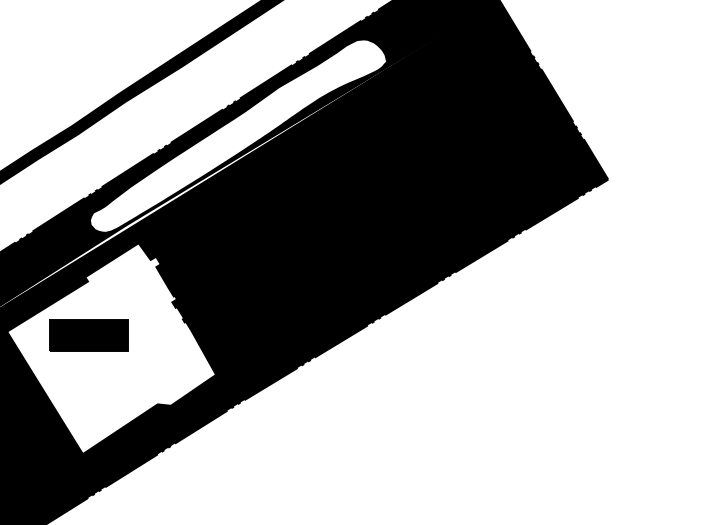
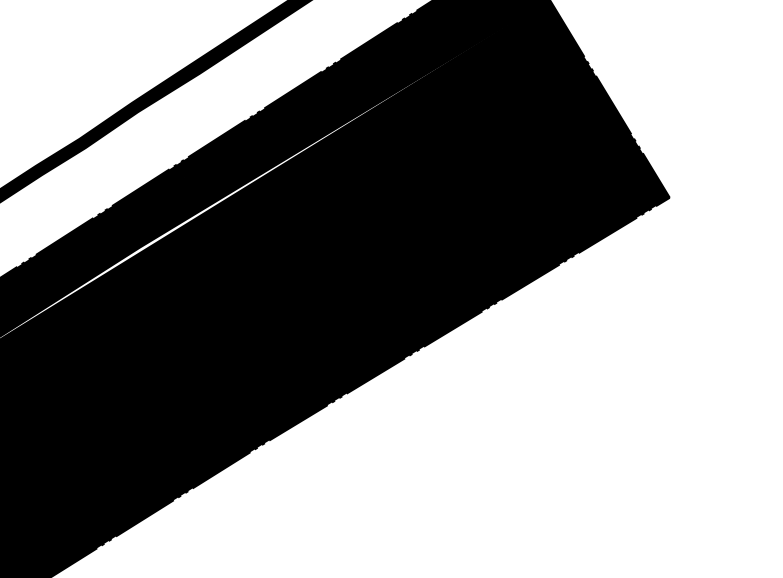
fill: (238, 135) -> (262, 149), added
fill: (111, 348) -> (122, 383), added

